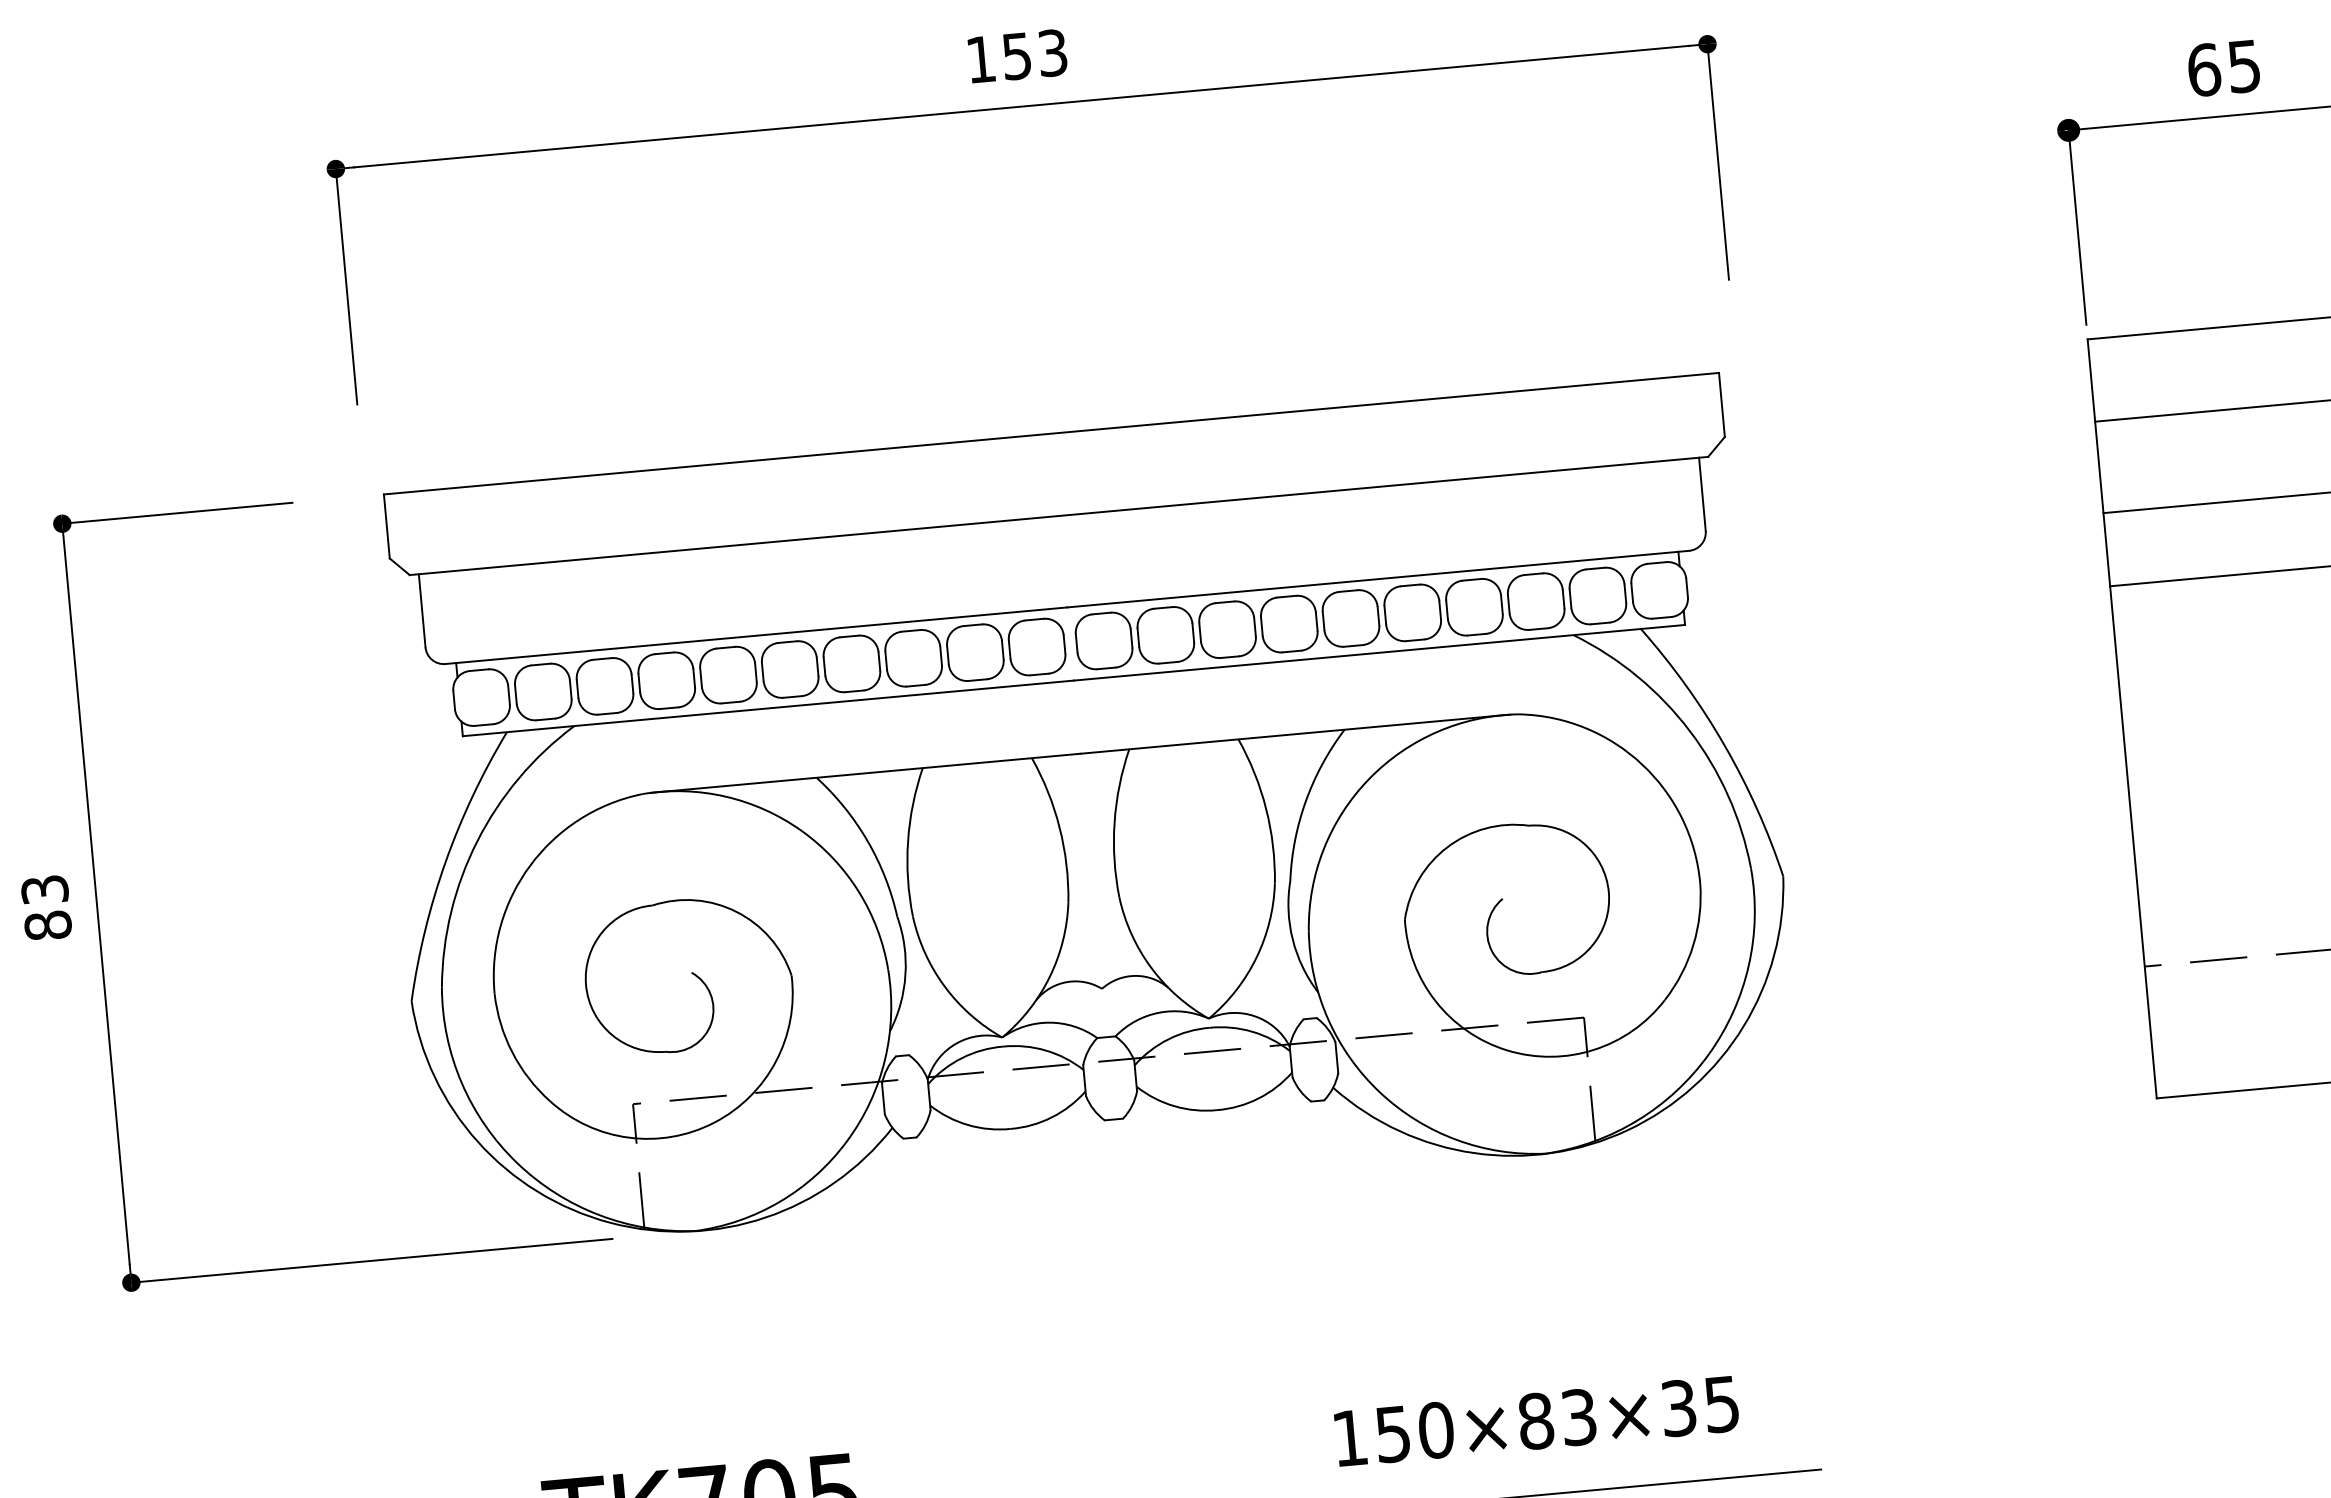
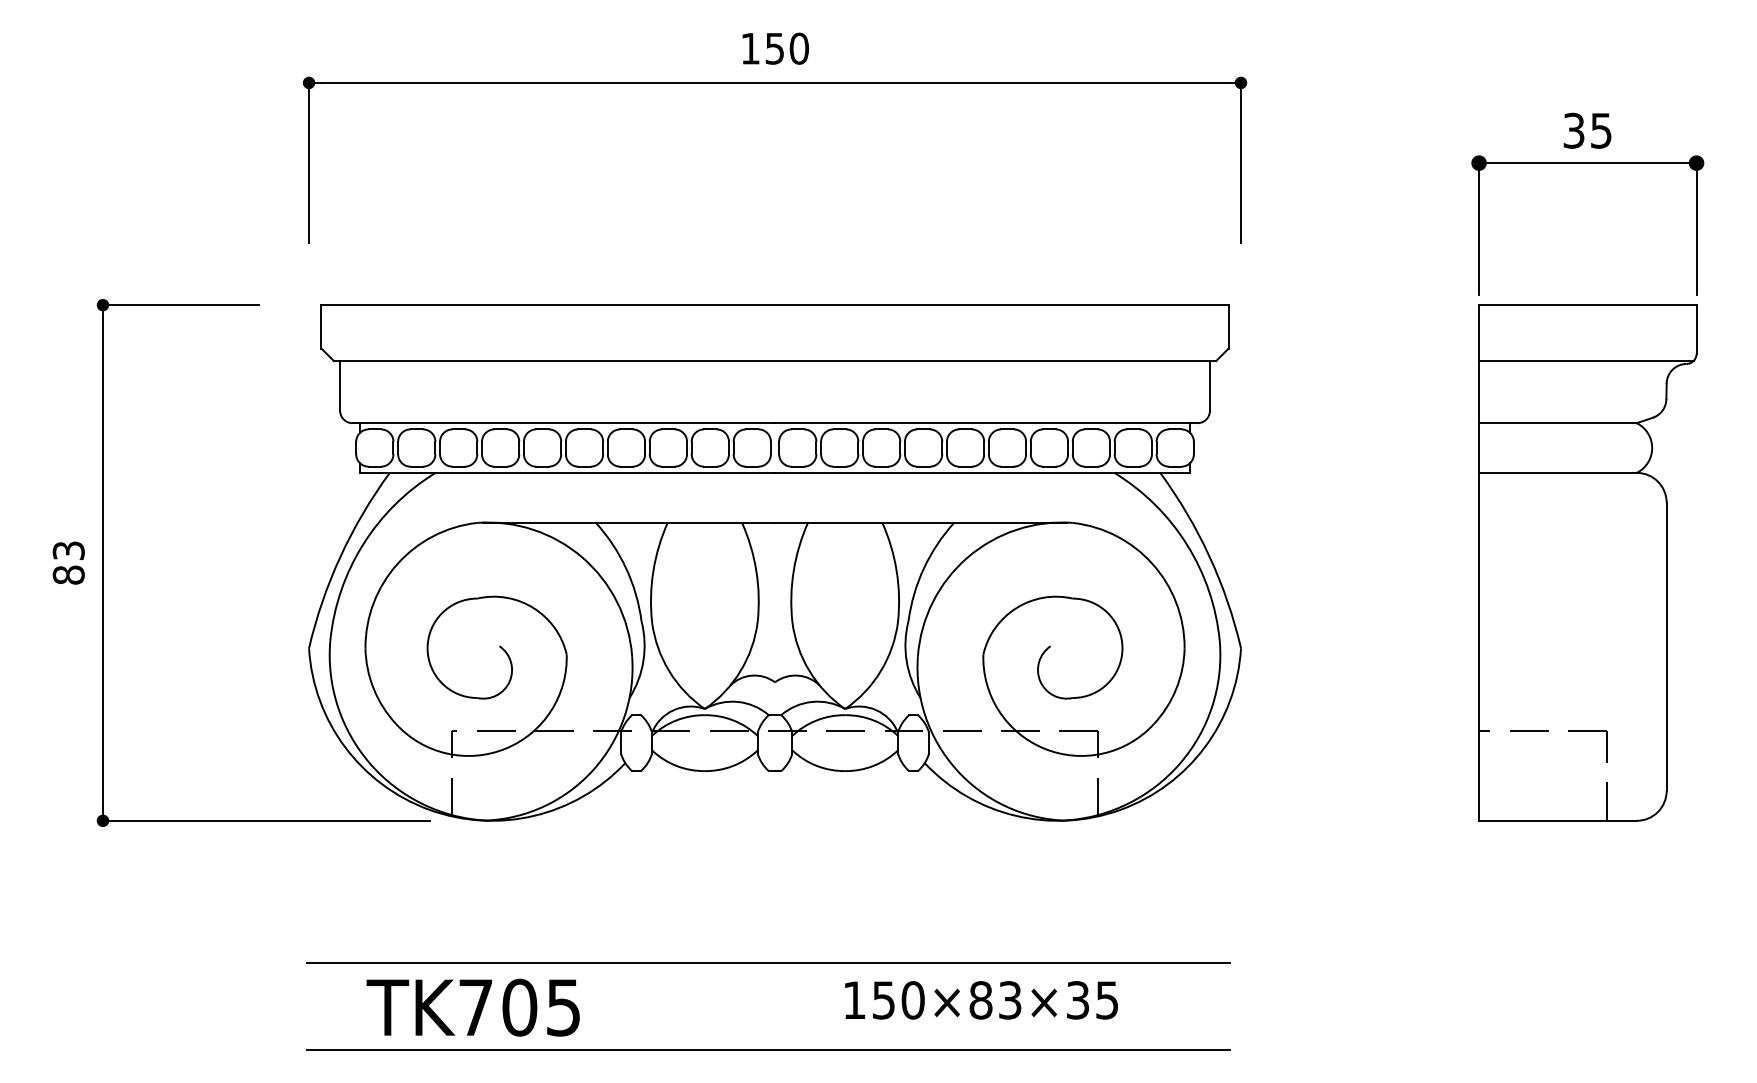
text: (1051, 52) -> (798, 48), 153 -> 150
text: (2204, 69) -> (1574, 130), 65 -> 35
line: (1130, 1403) -> (768, 963), added
text: (1536, 1421) -> (981, 1000), moved

